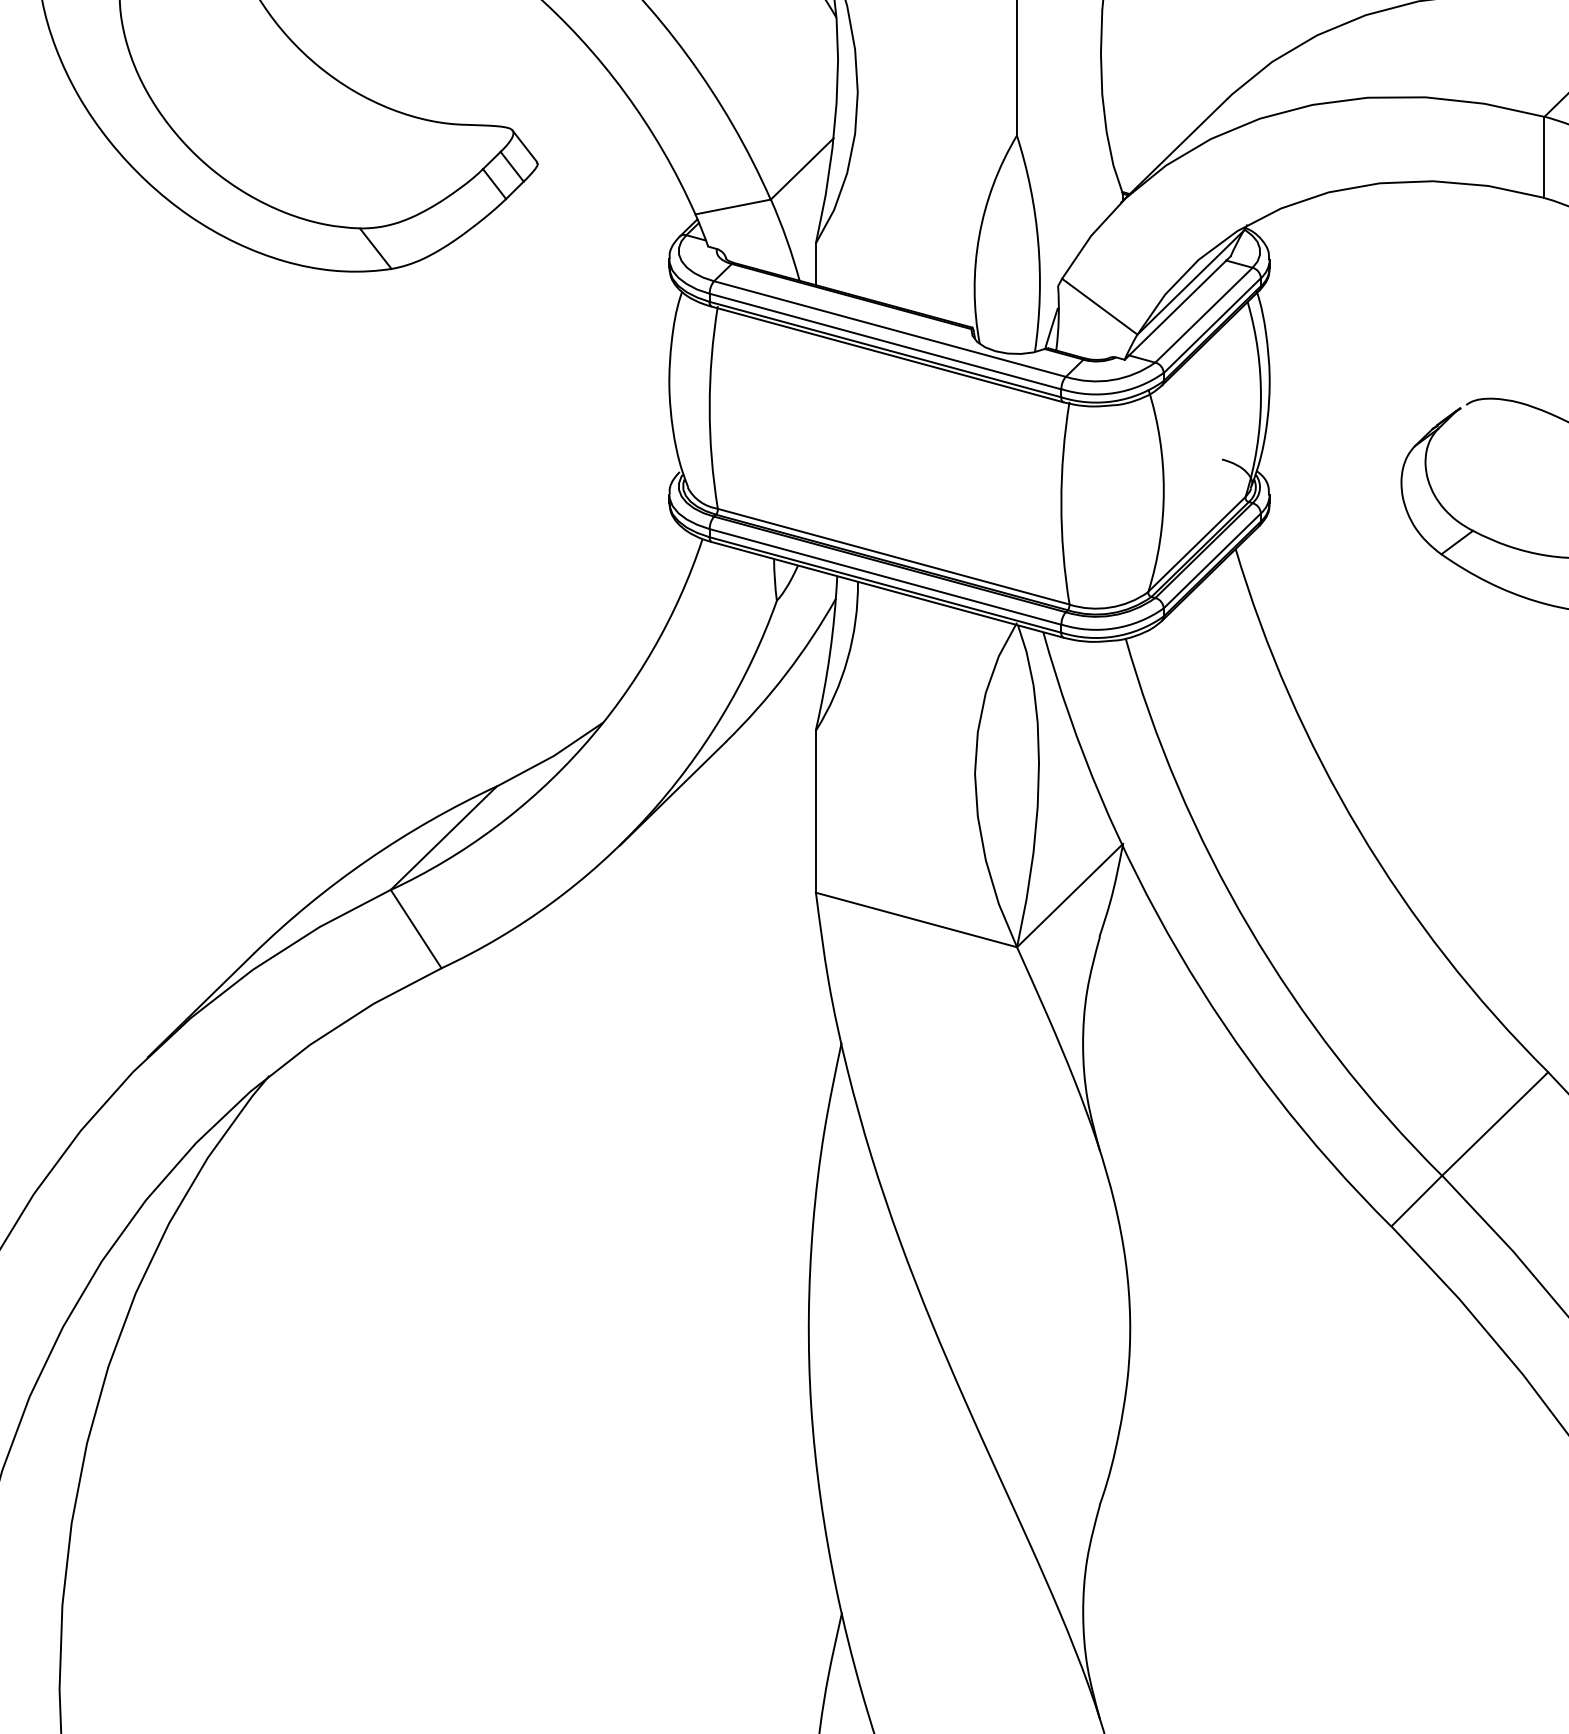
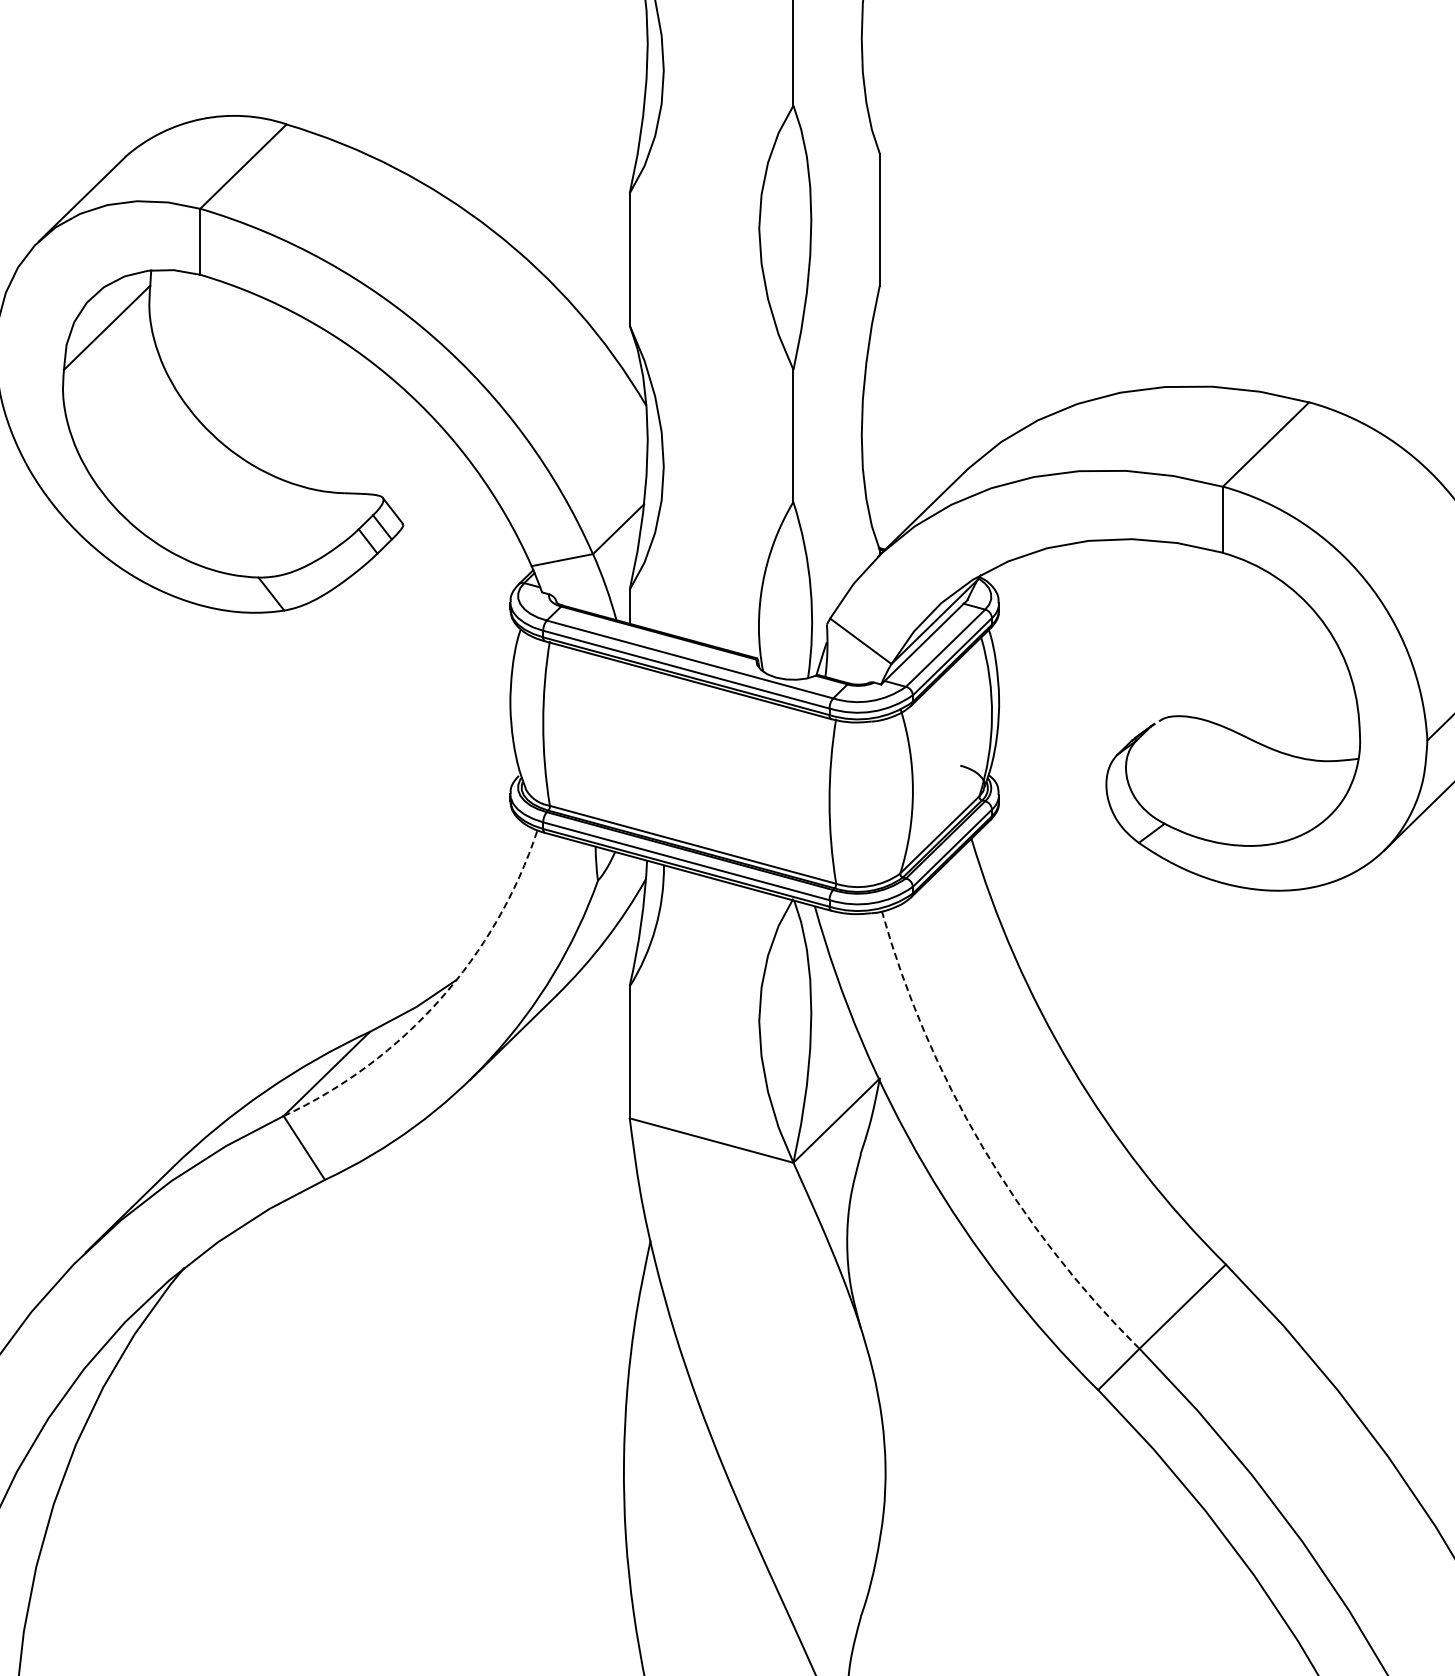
arc: (583, 746) -> (440, 999), solid -> dashed
arc: (1249, 927) -> (982, 1146), solid -> dashed

